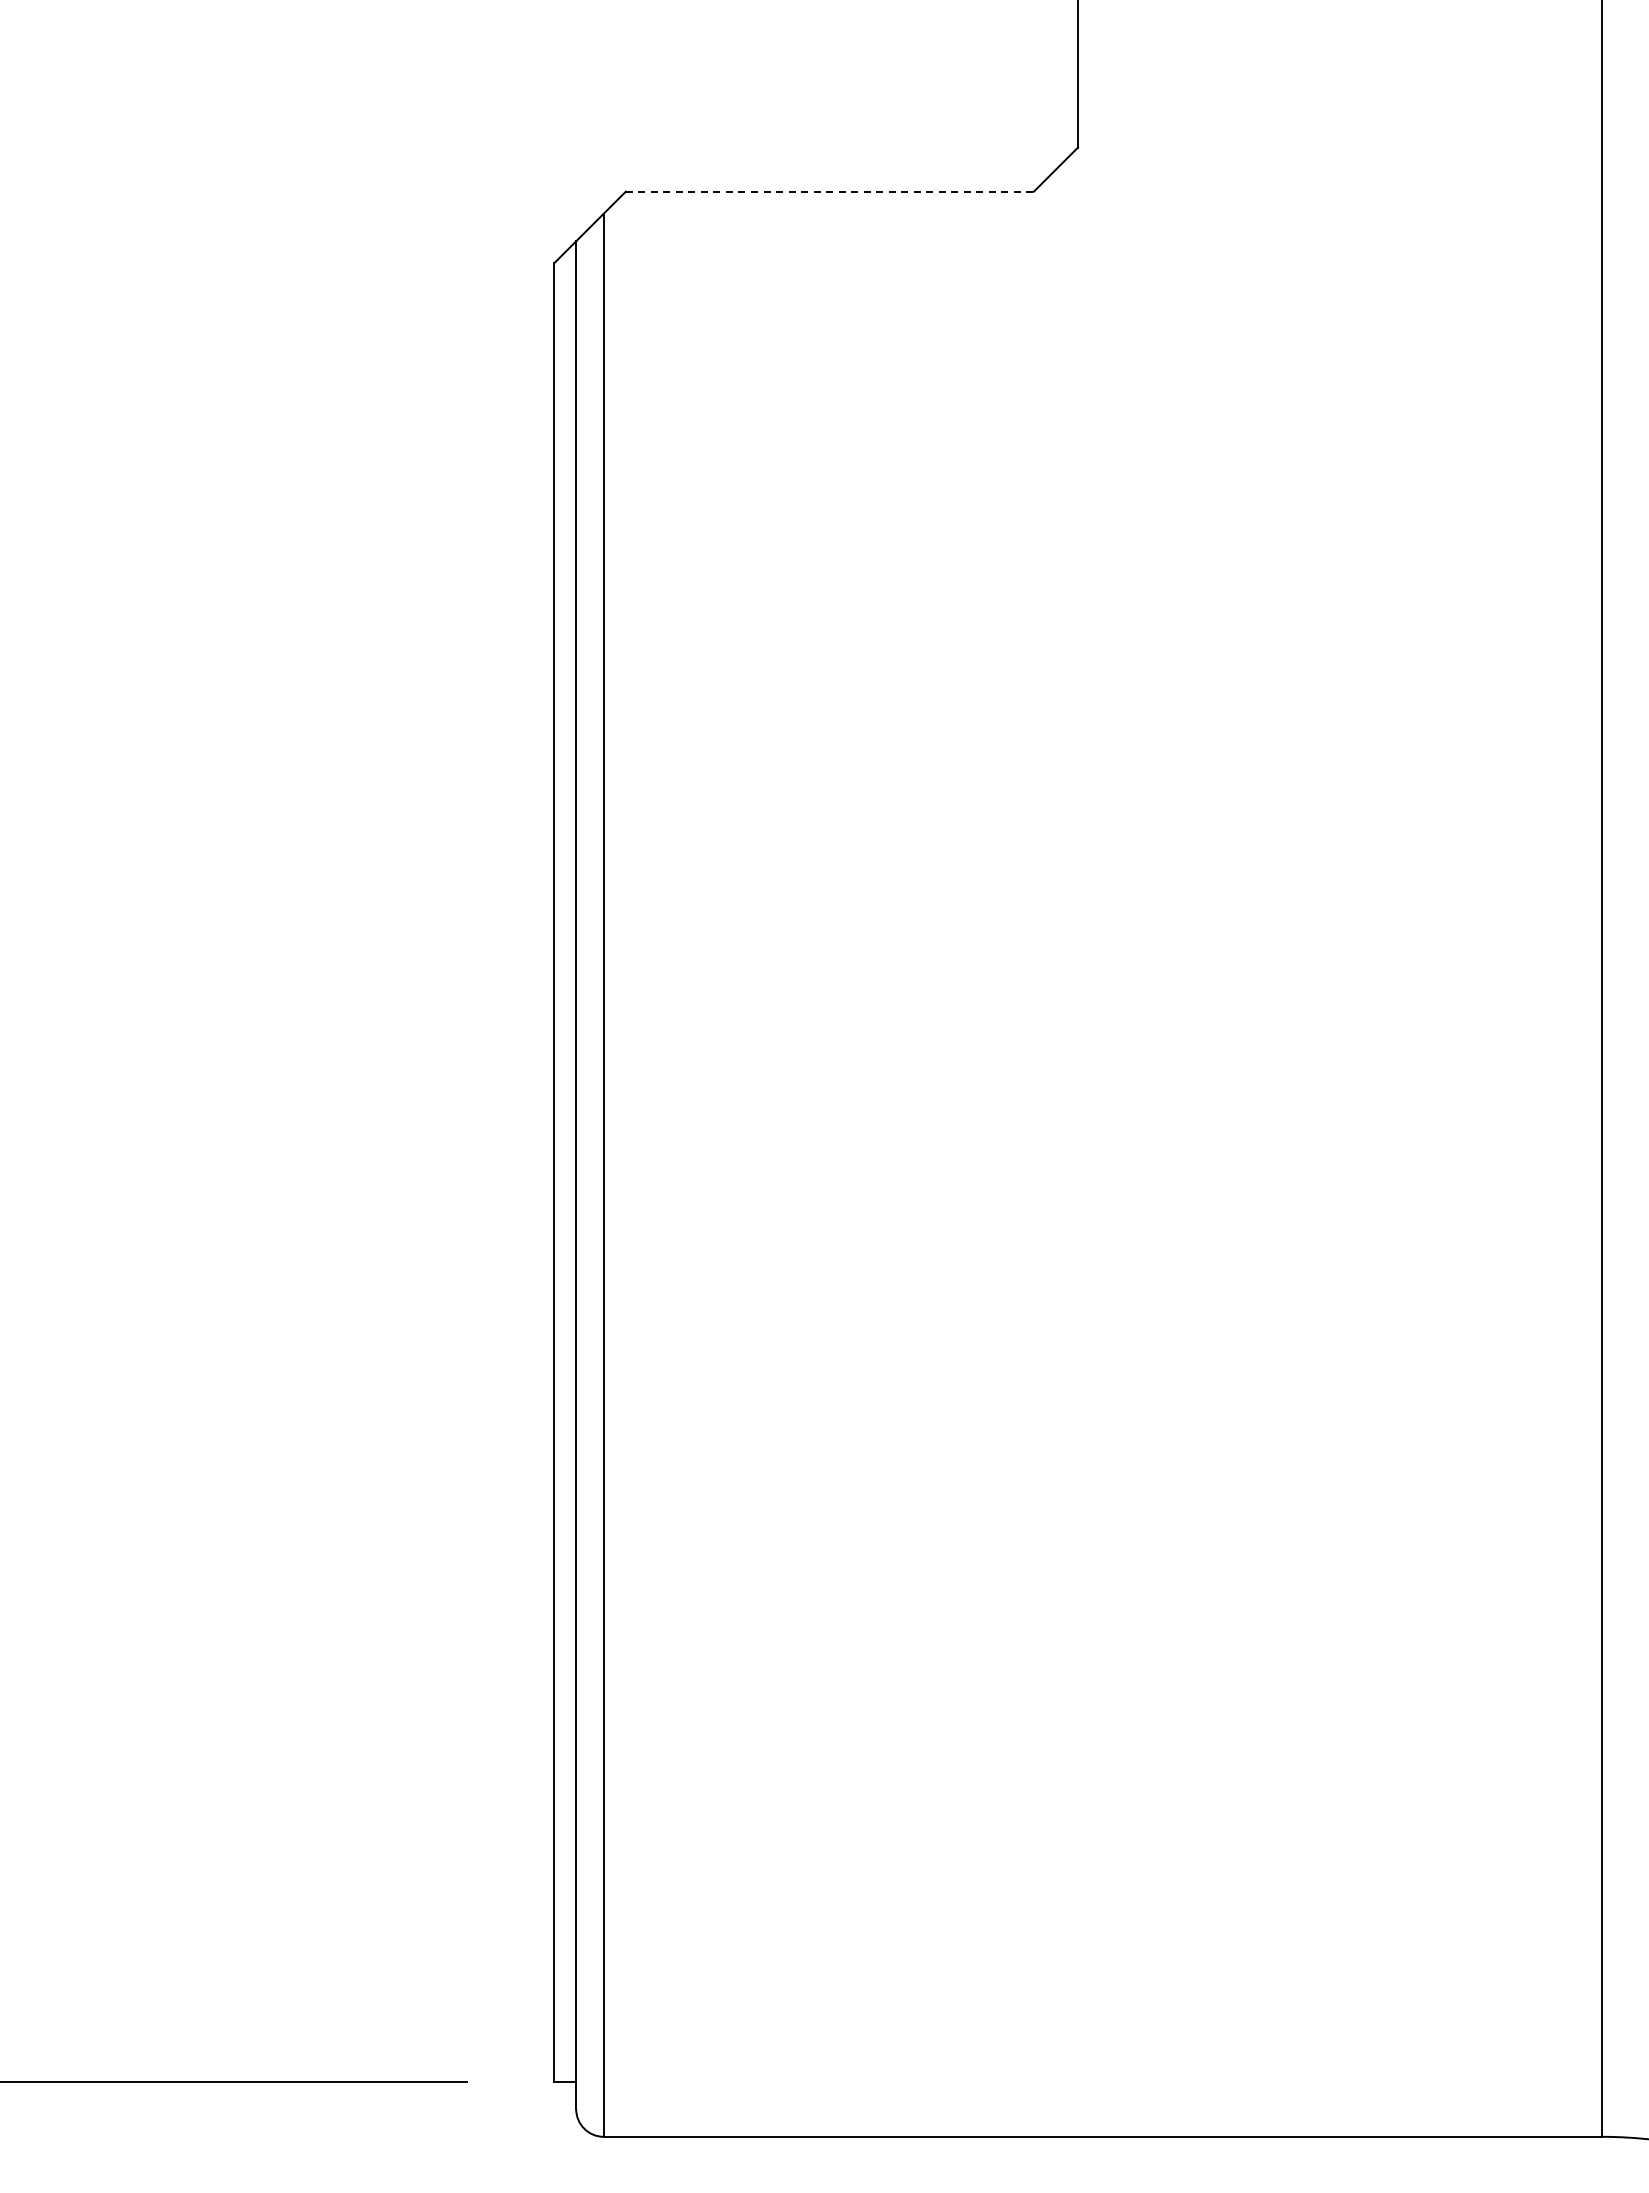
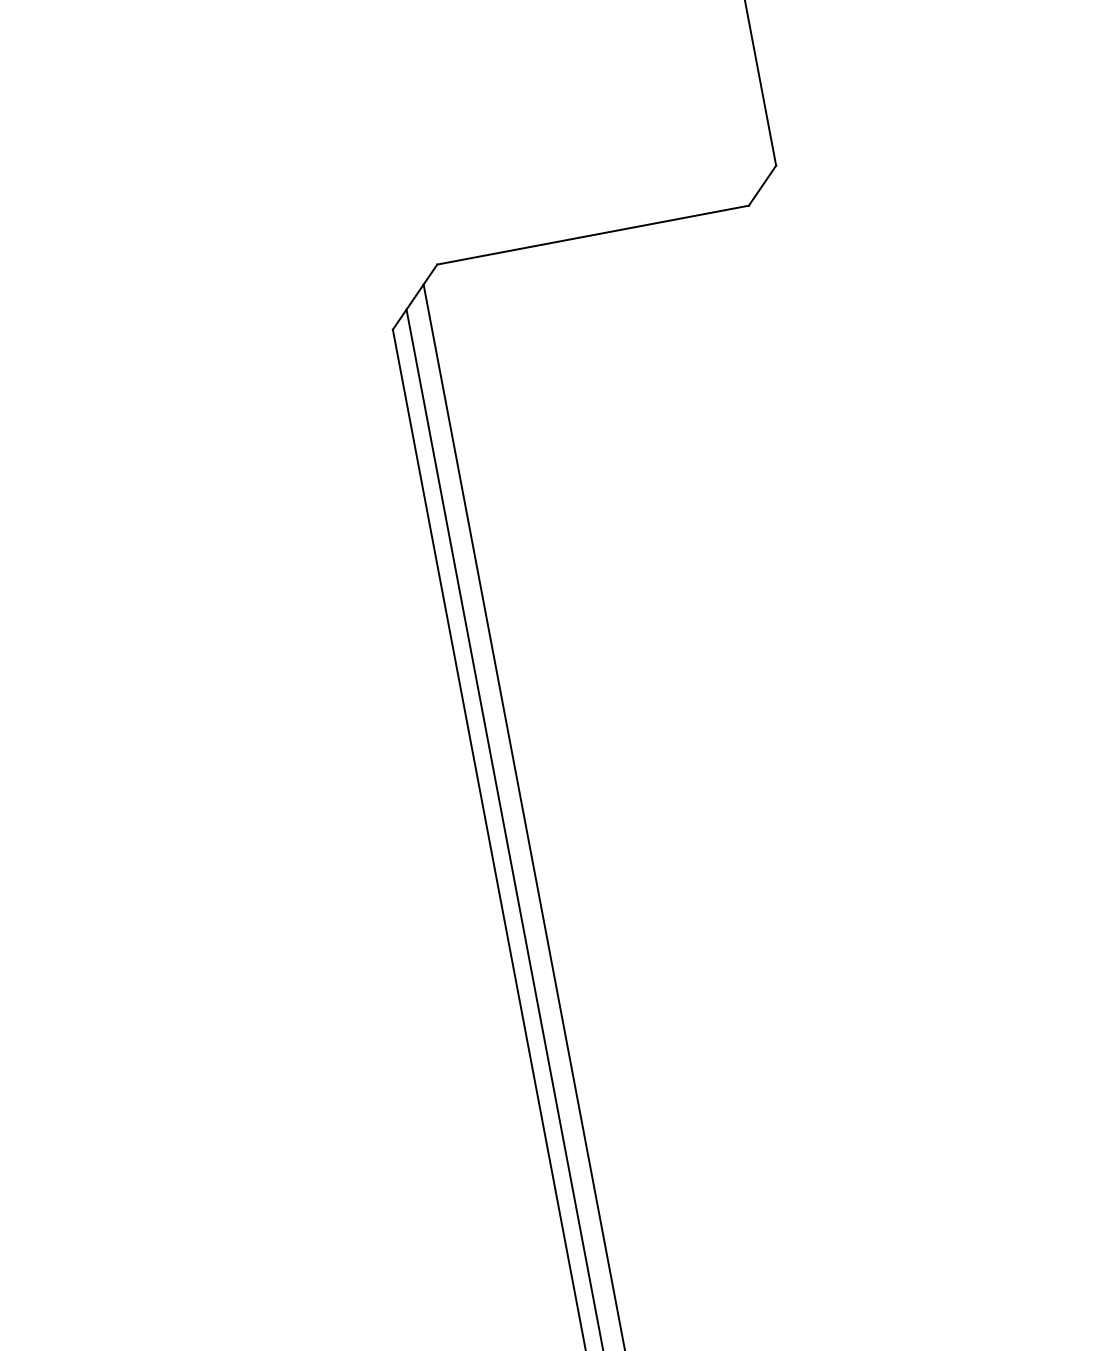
line: (830, 191) -> (593, 234), dashed -> solid

